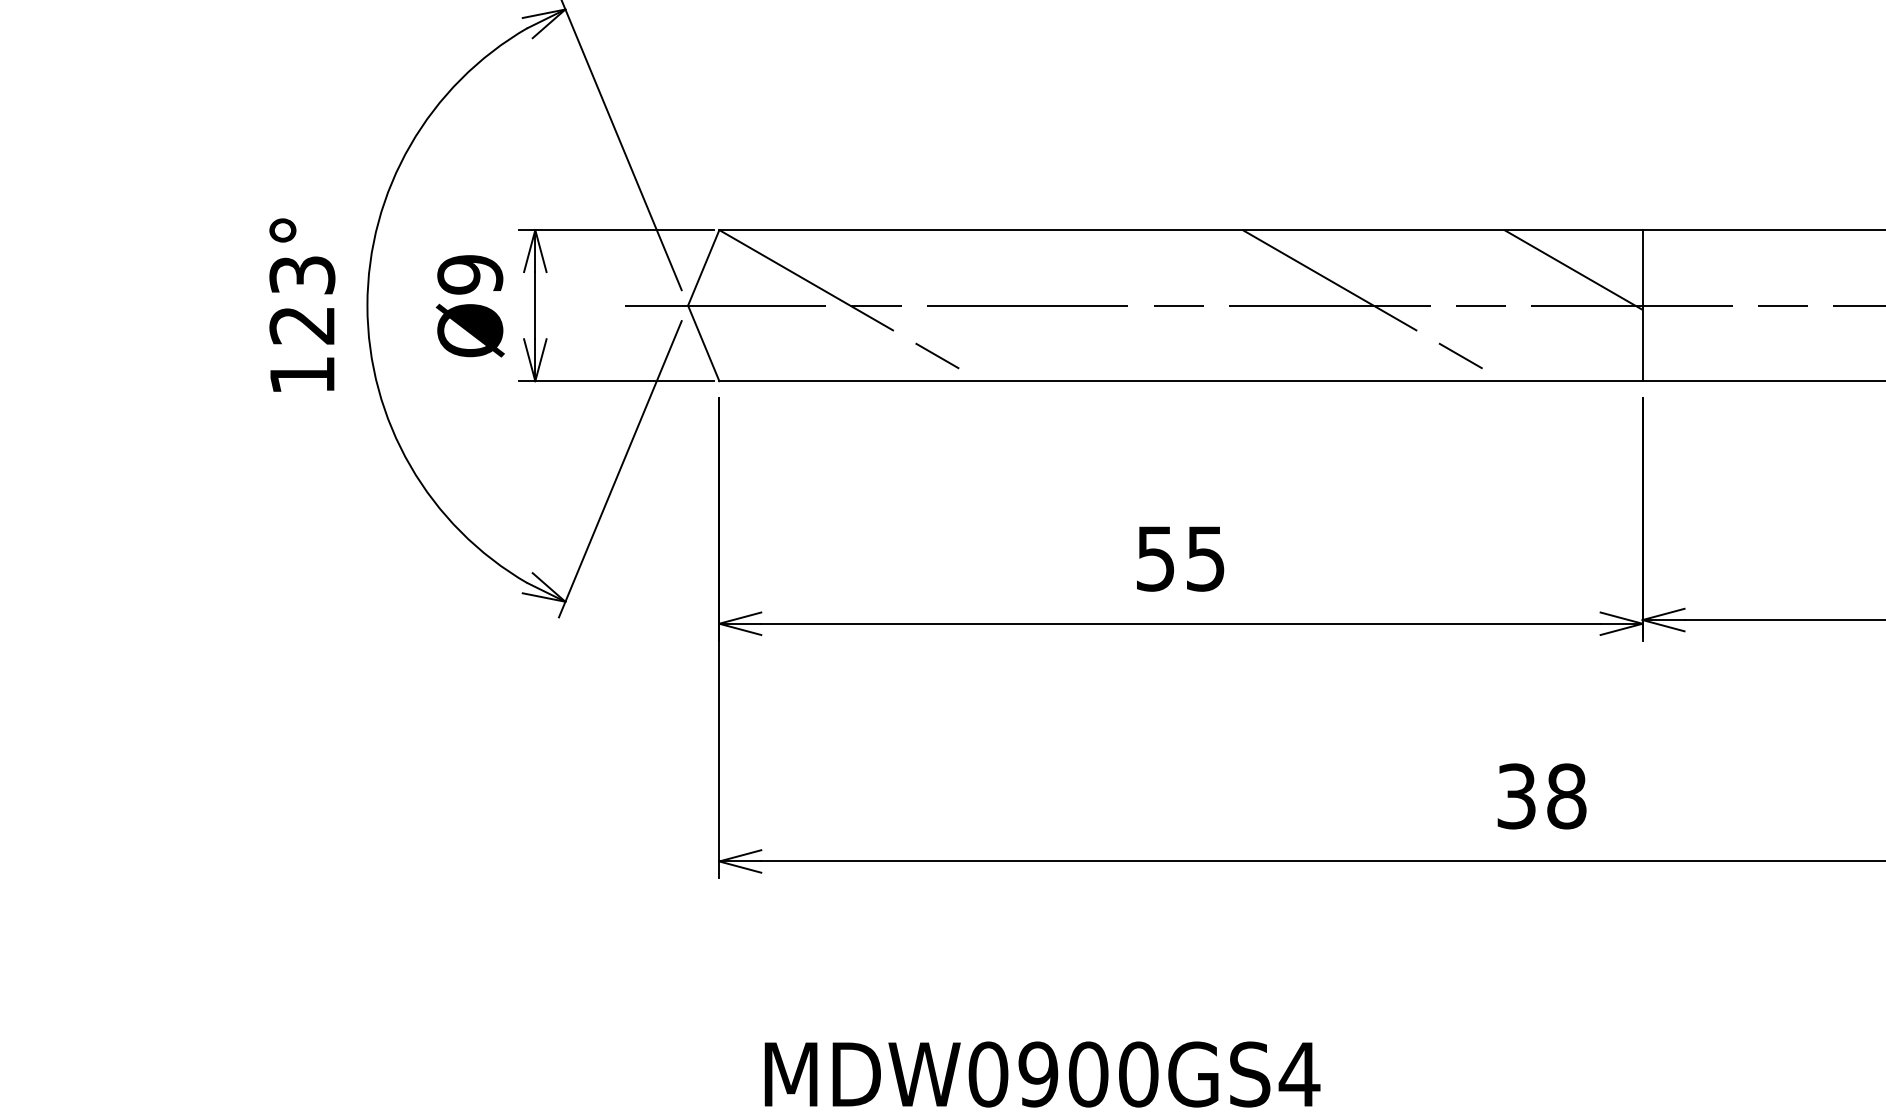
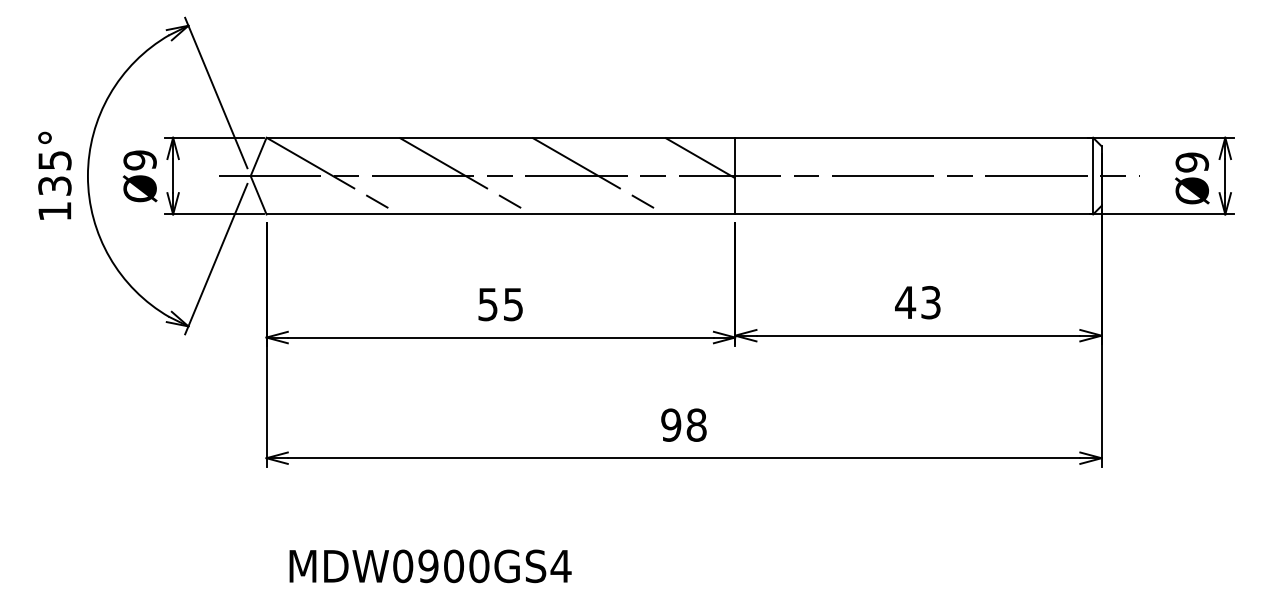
text: (301, 300) -> (54, 173), 123° -> 135°
line: (1111, 304) -> (465, 175), added
text: (1517, 795) -> (671, 424), 38 -> 98

